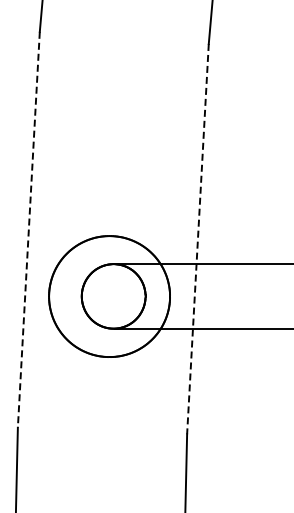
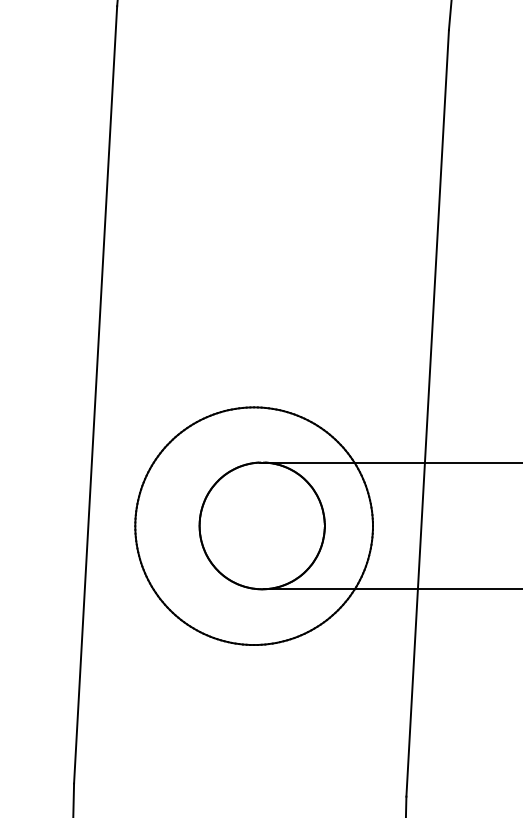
line: (28, 230) -> (94, 396), dashed -> solid
line: (197, 239) -> (426, 414), dashed -> solid

